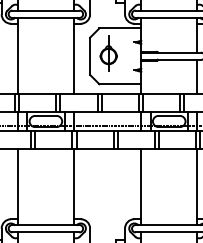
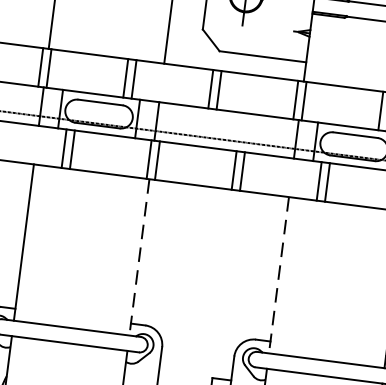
line: (73, 187) -> (138, 257), solid -> dashed
line: (141, 187) -> (279, 275), solid -> dashed

